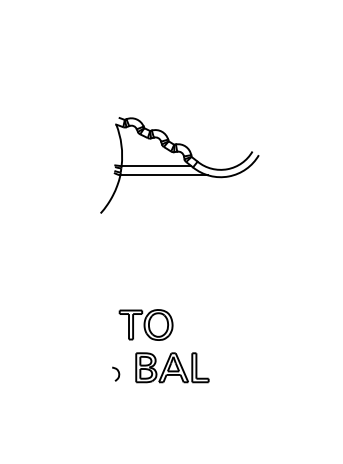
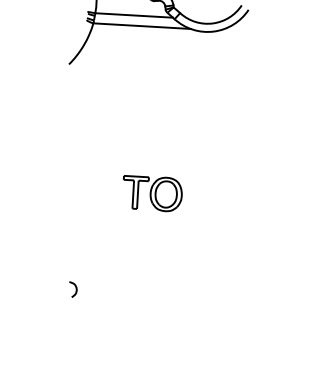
part: (145, 324) -> (151, 193), moved
part: (172, 367) -> (139, 240), removed
curve: (118, 373) -> (75, 289), moved

